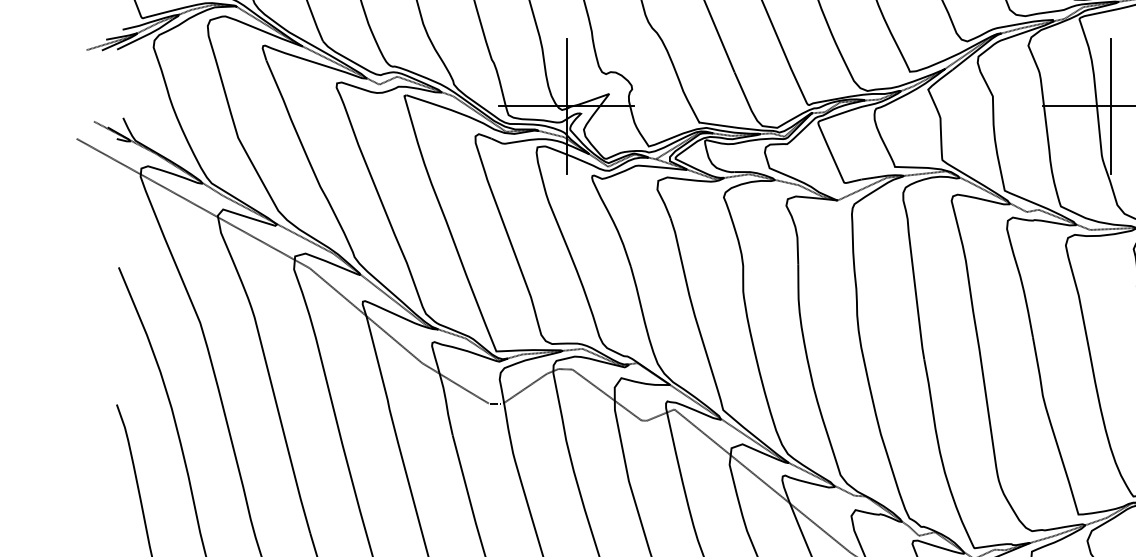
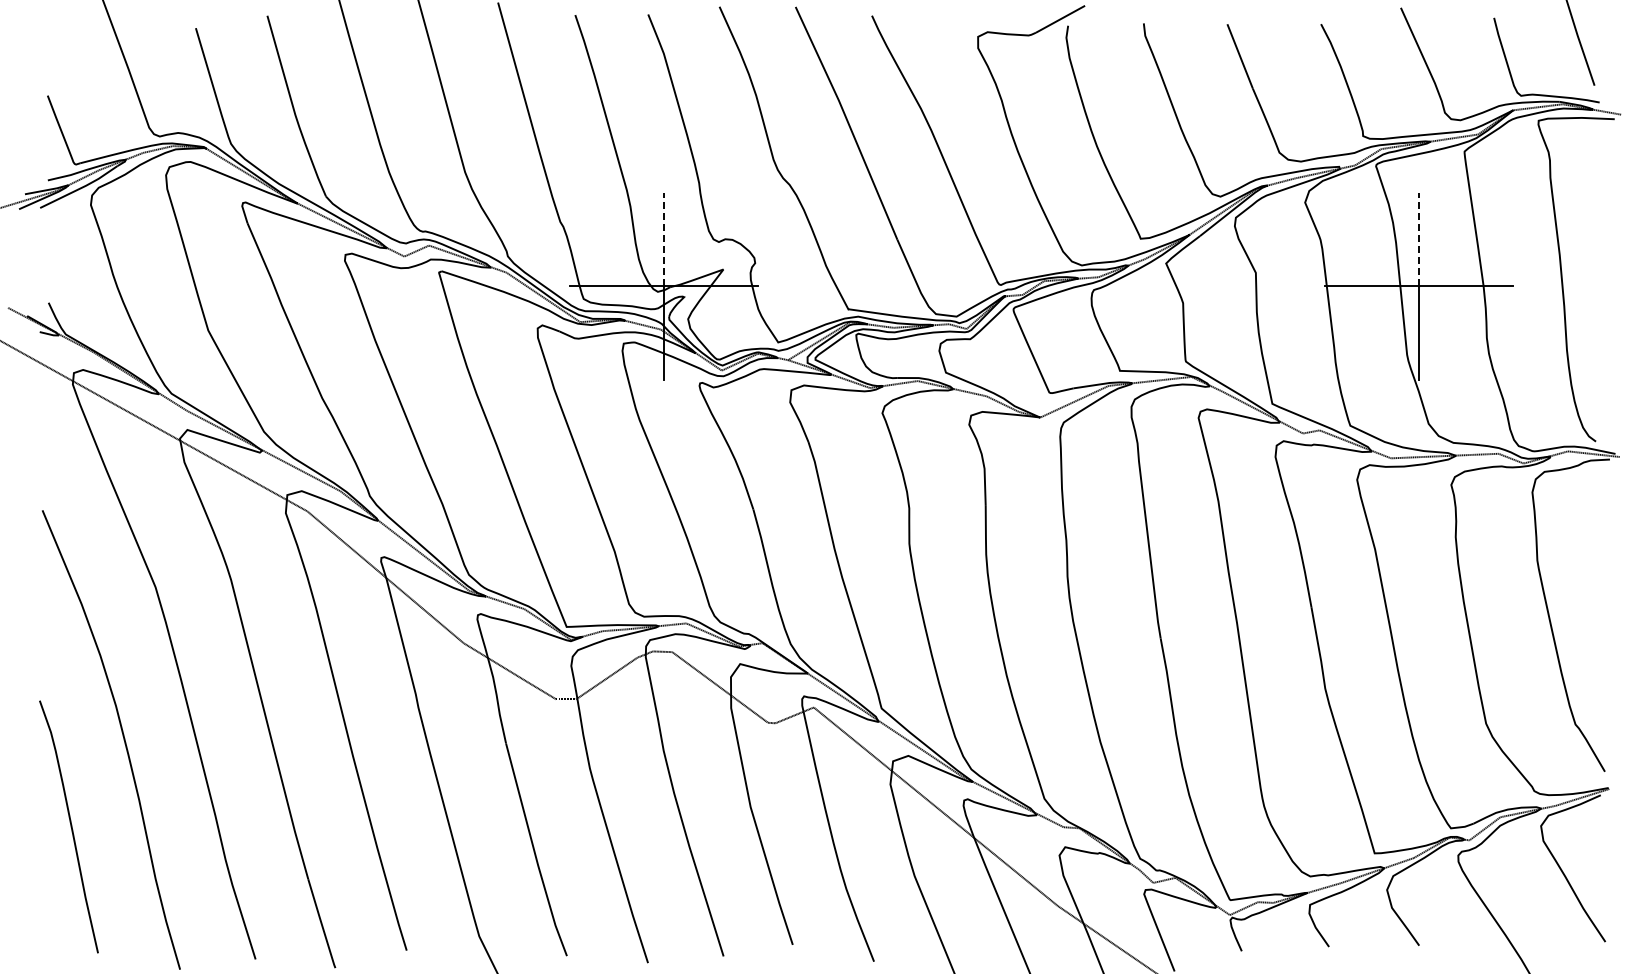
line: (566, 72) -> (664, 239), solid -> dashed
line: (1110, 72) -> (1419, 239), solid -> dashed

